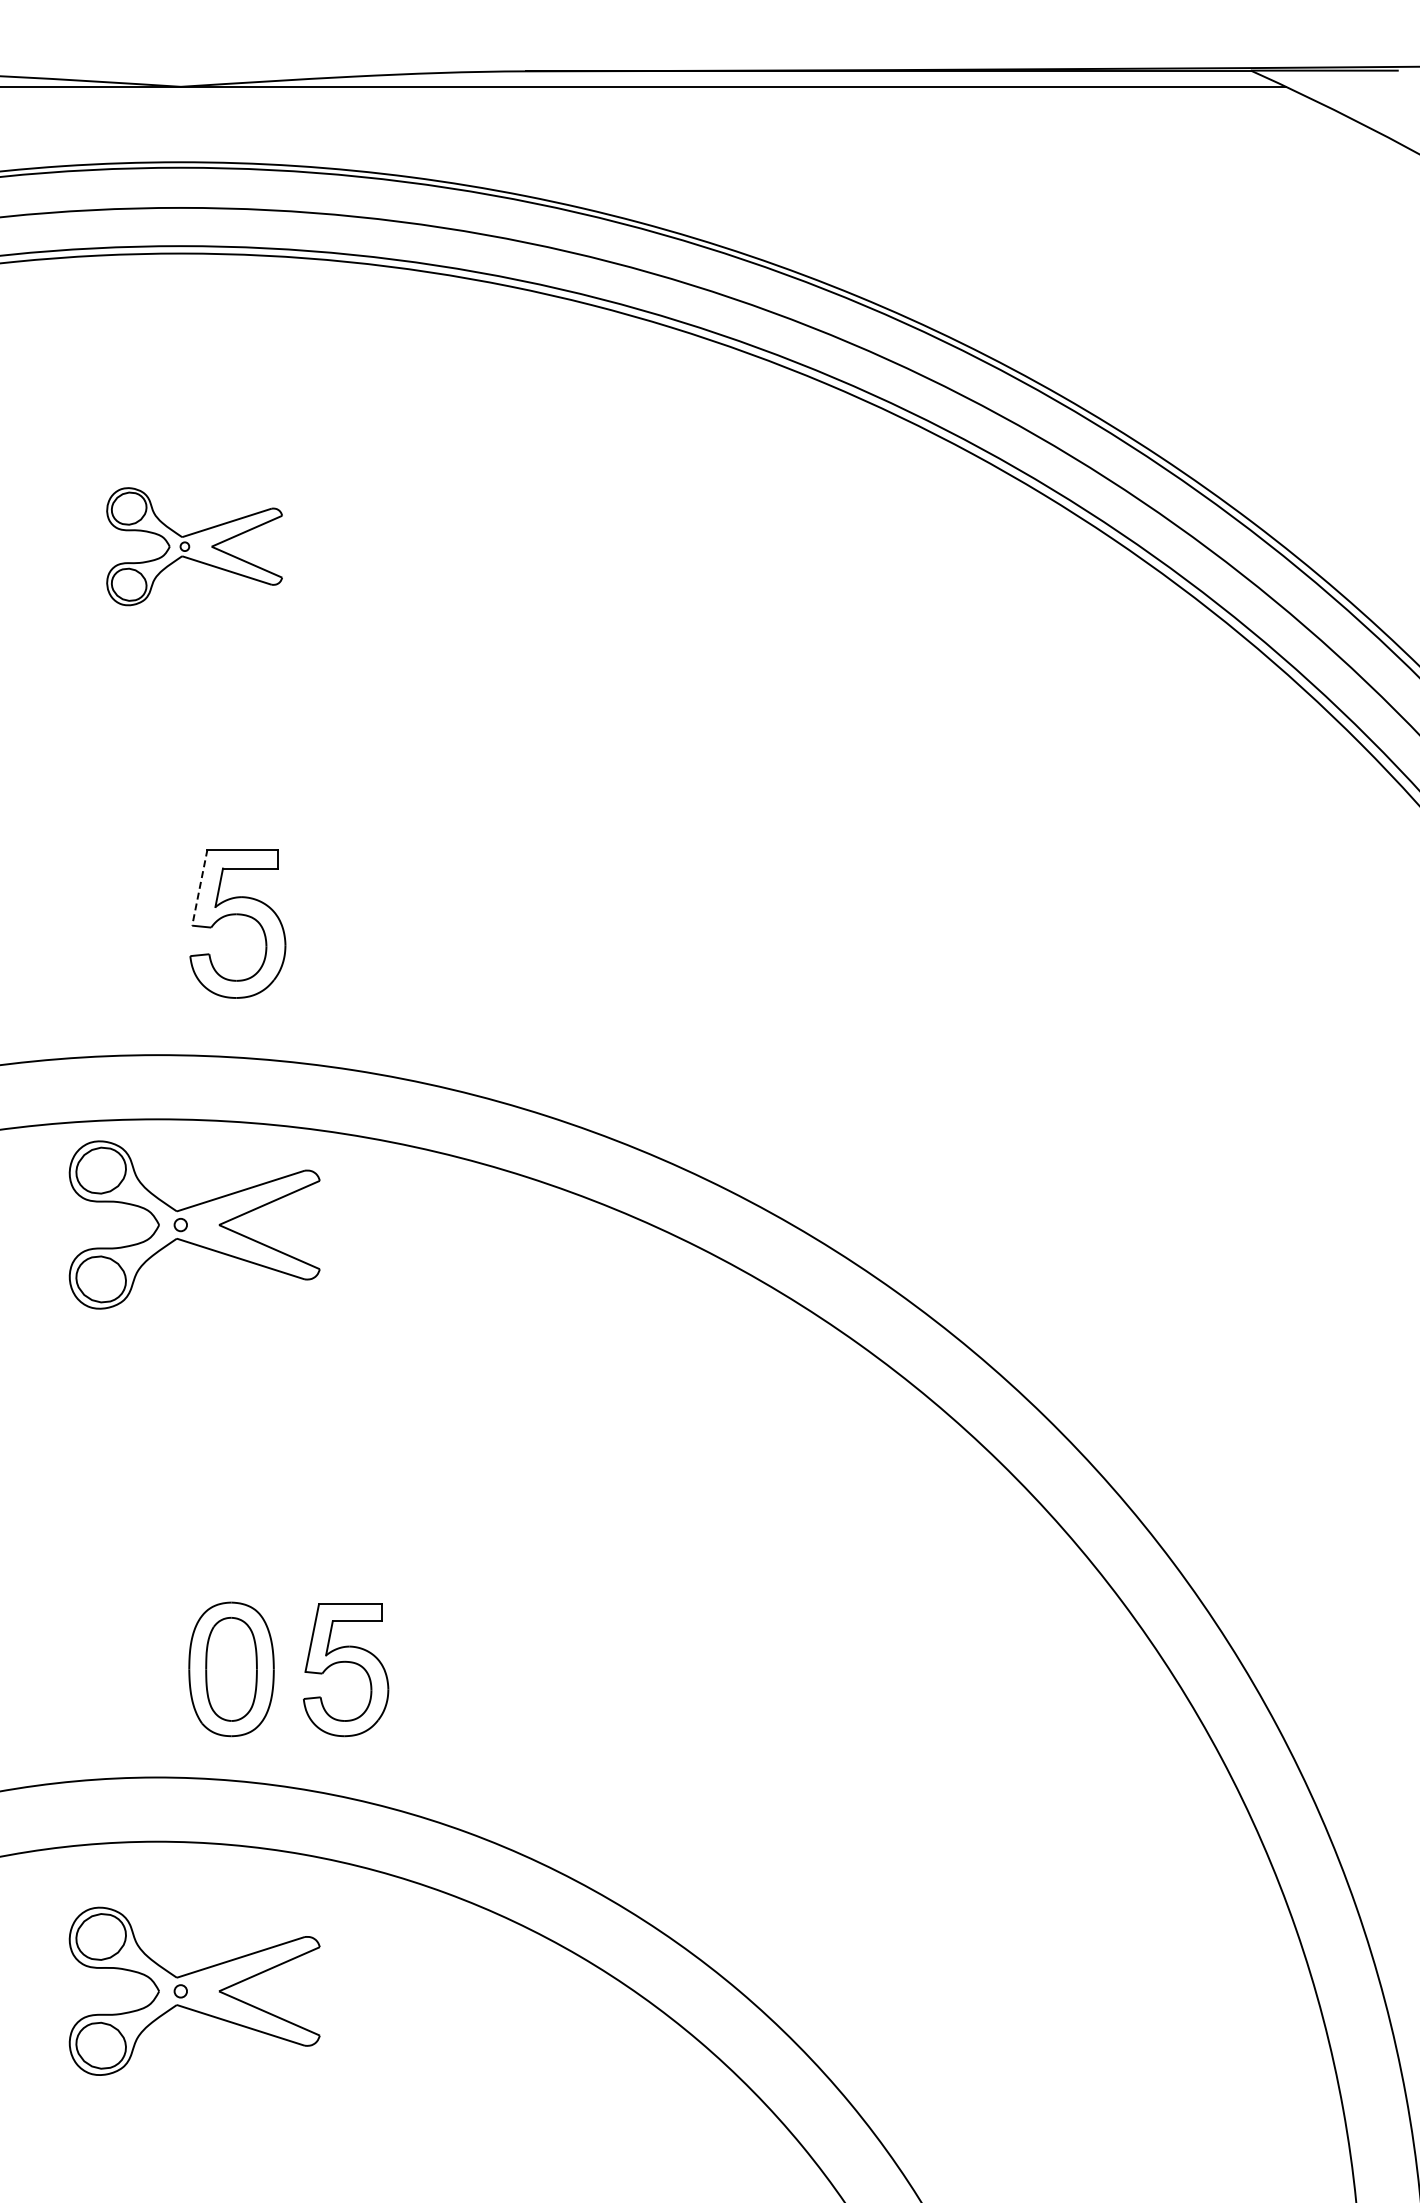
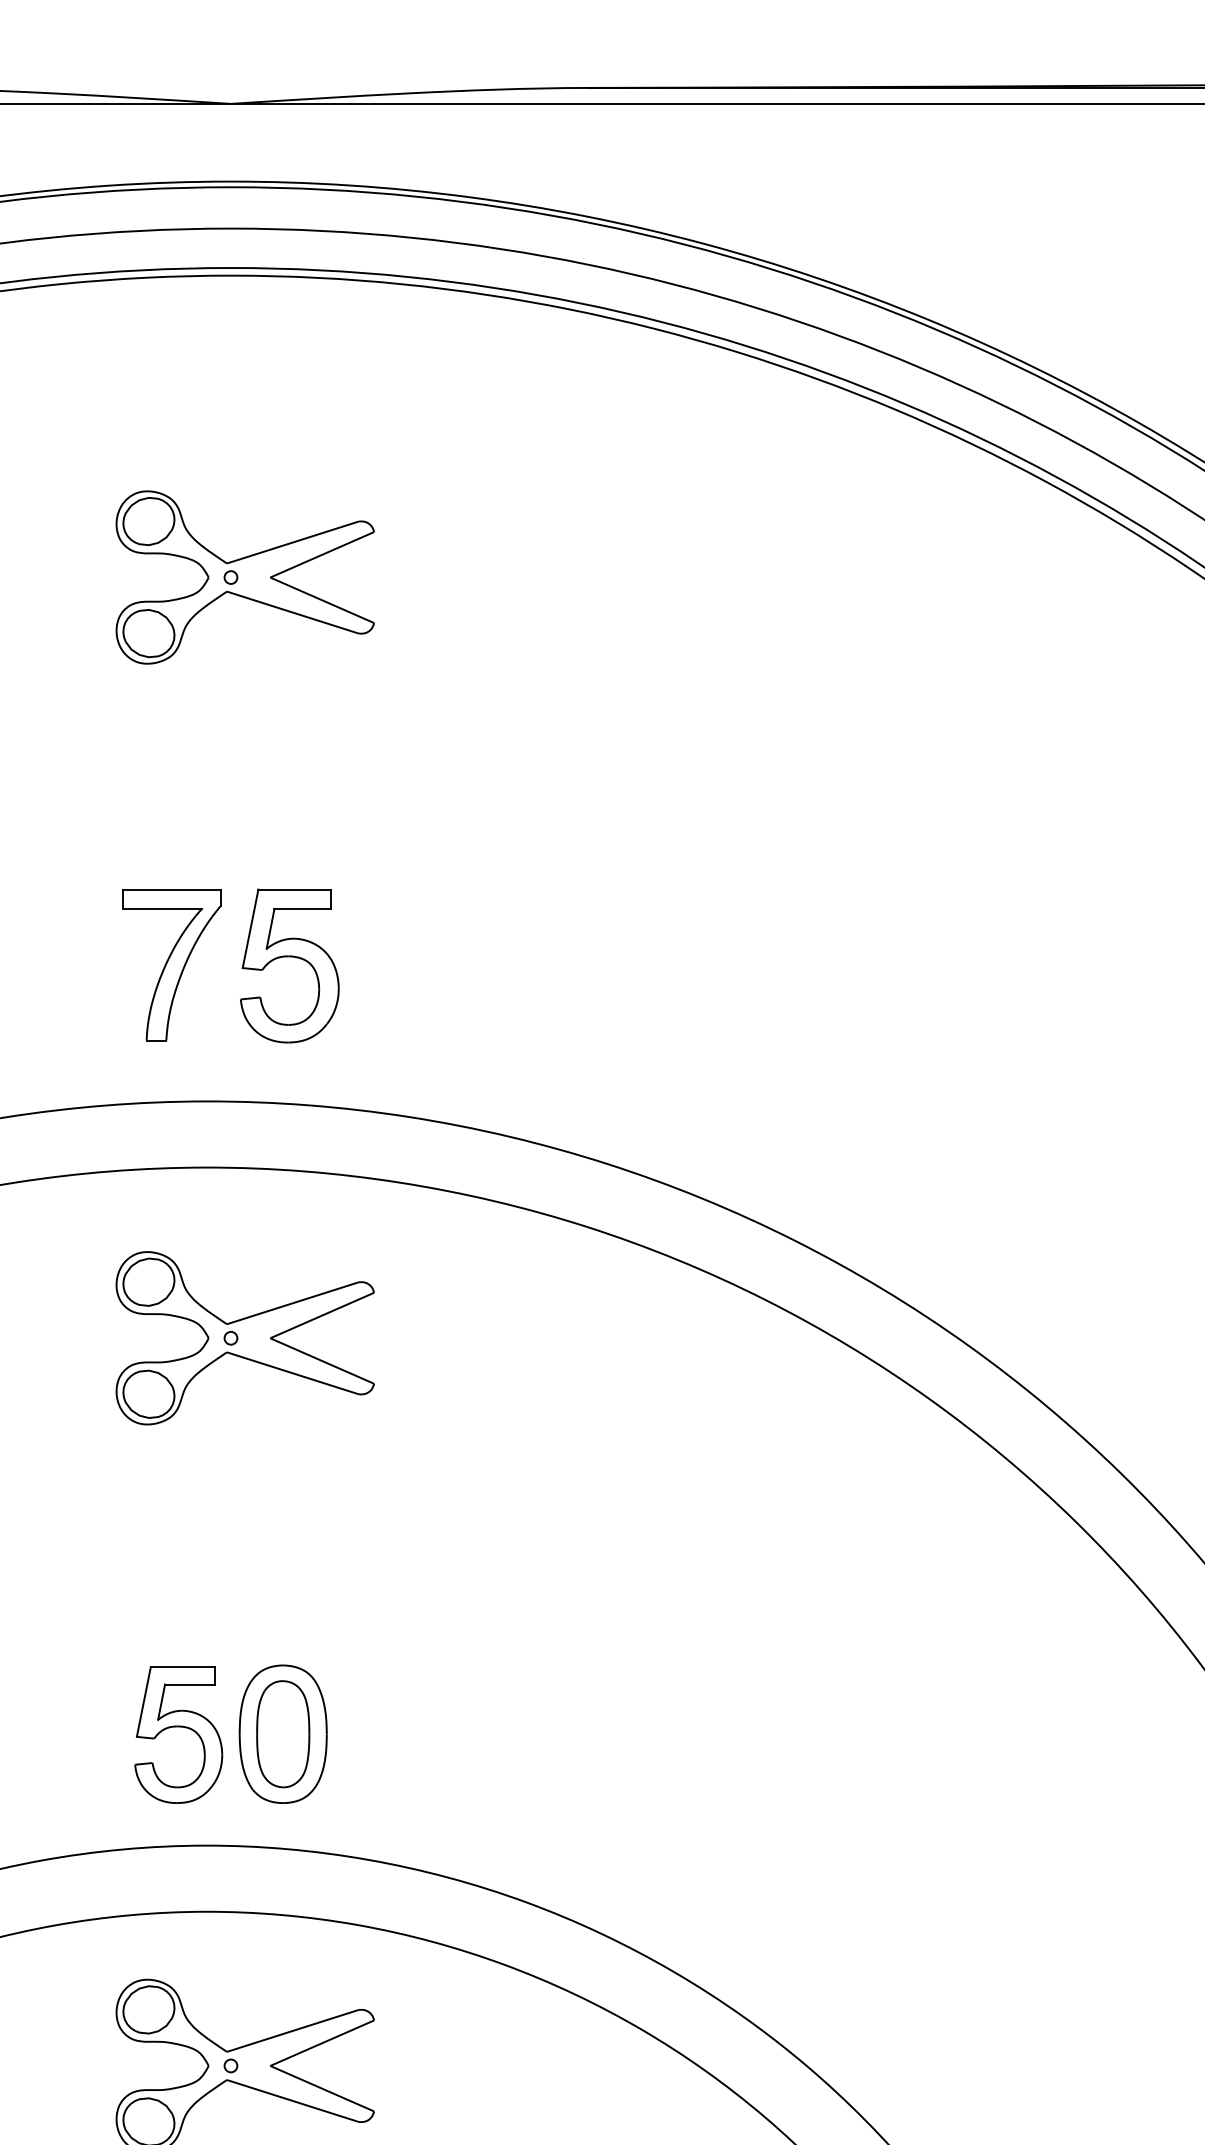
part: (194, 546) -> (245, 577), size x1.43
line: (199, 887) -> (250, 928), dashed -> solid
part: (123, 922) -> (171, 964), added
part: (194, 1224) -> (245, 1337), moved
part: (346, 1662) -> (179, 1727), moved

